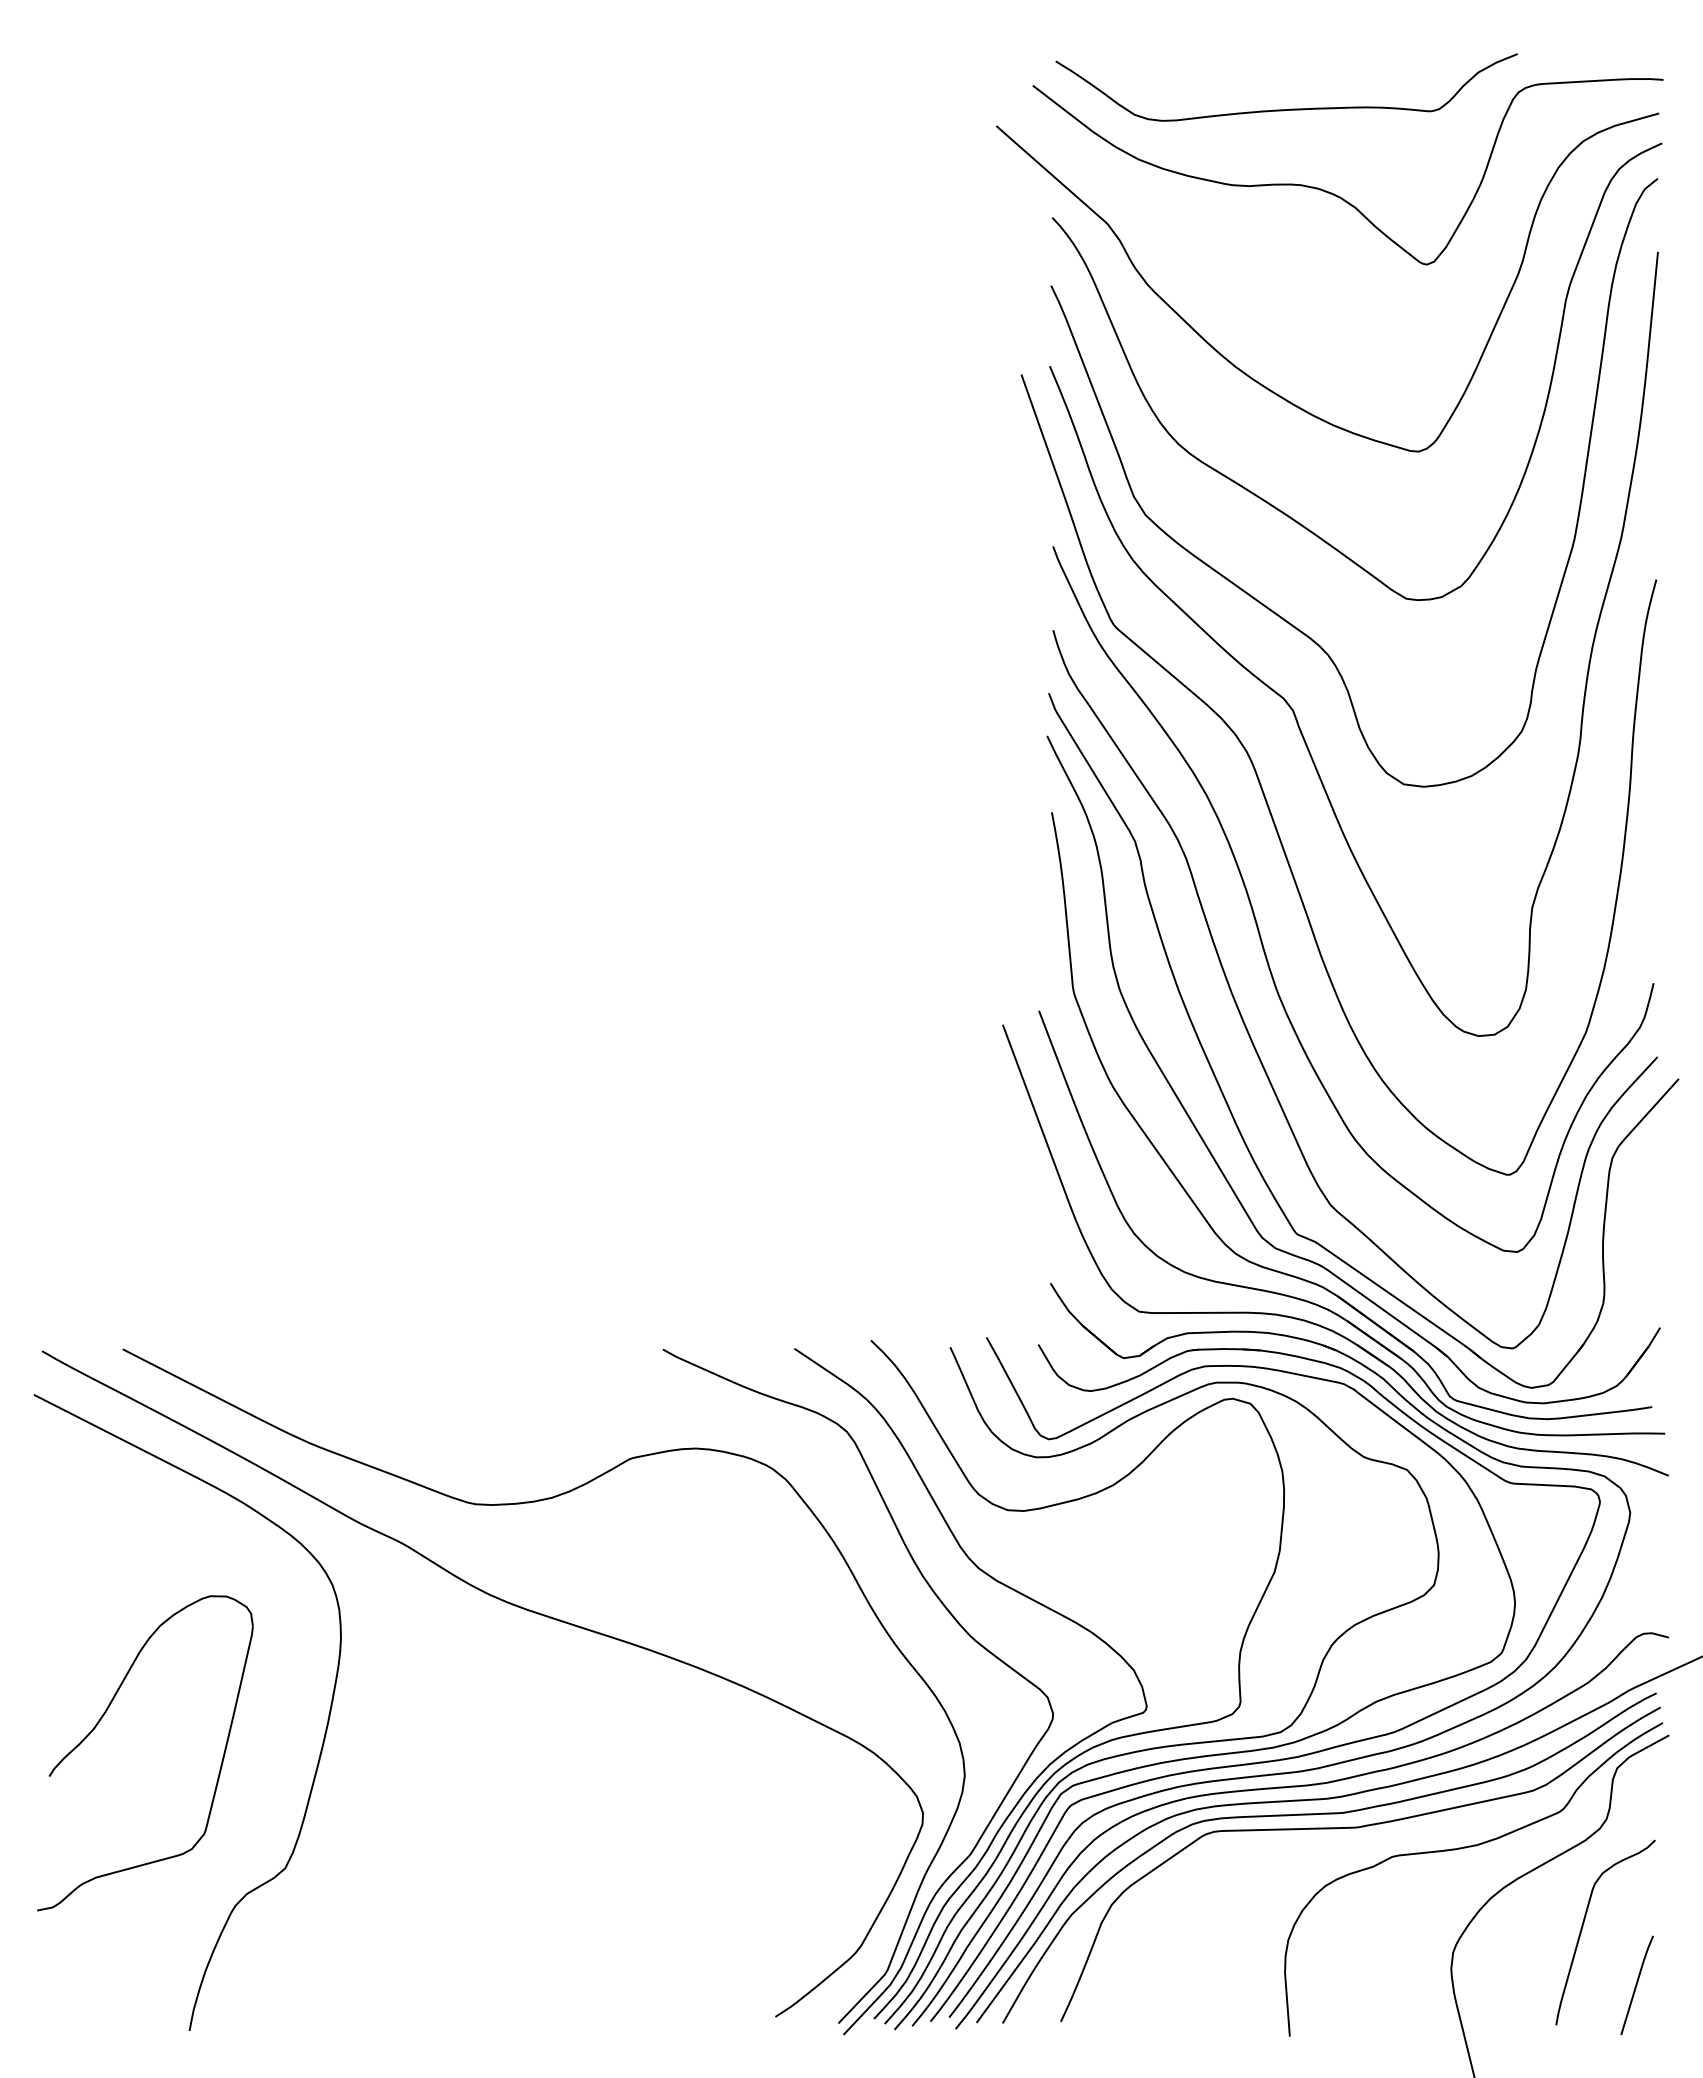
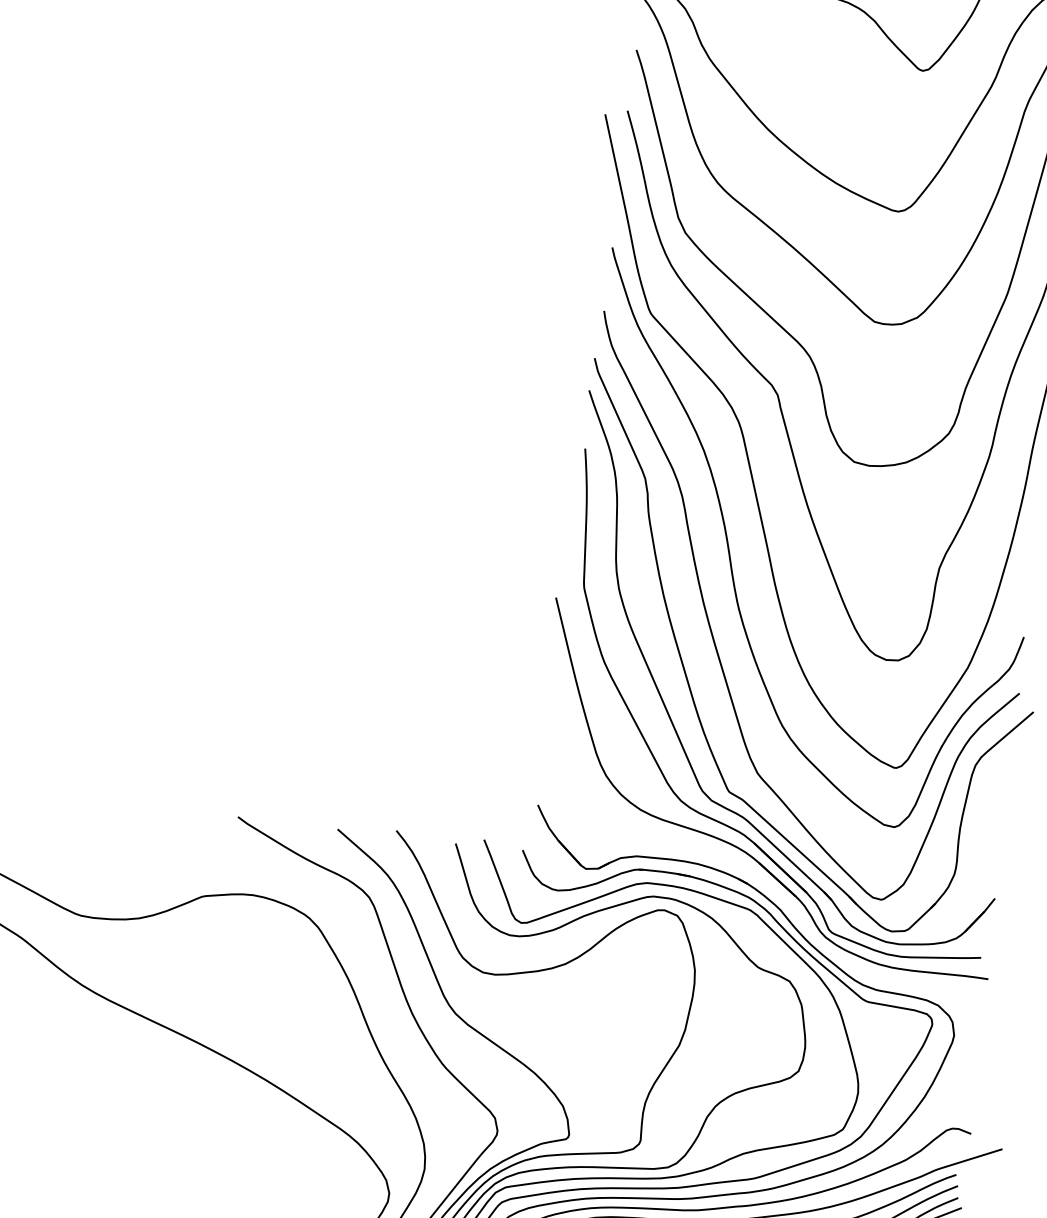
part: (1310, 1321) -> (730, 859), removed

